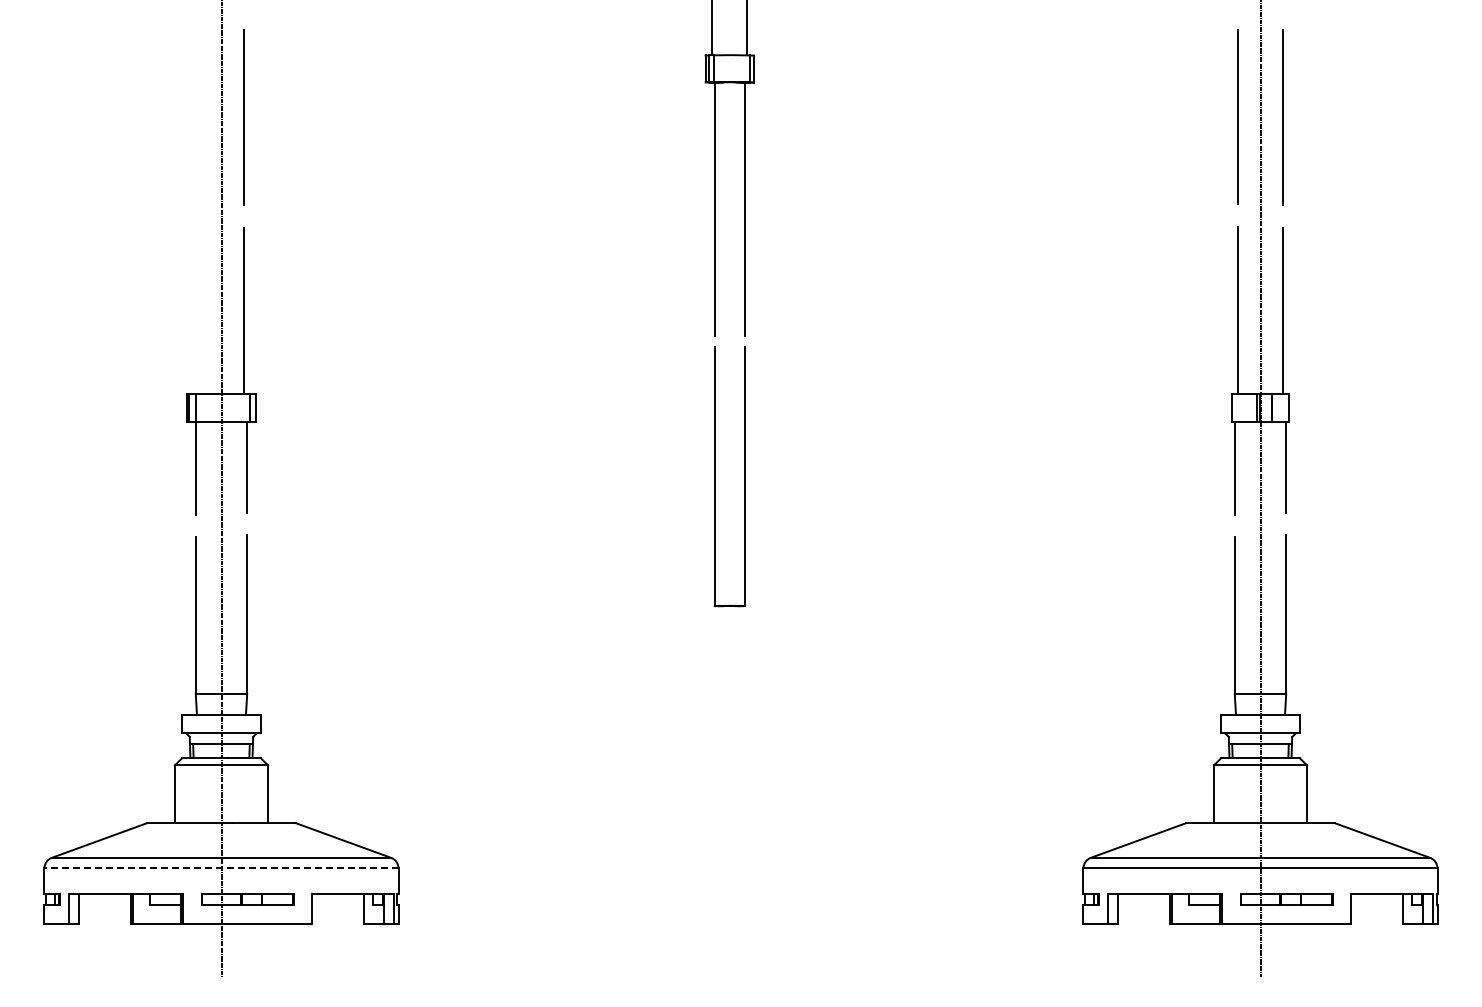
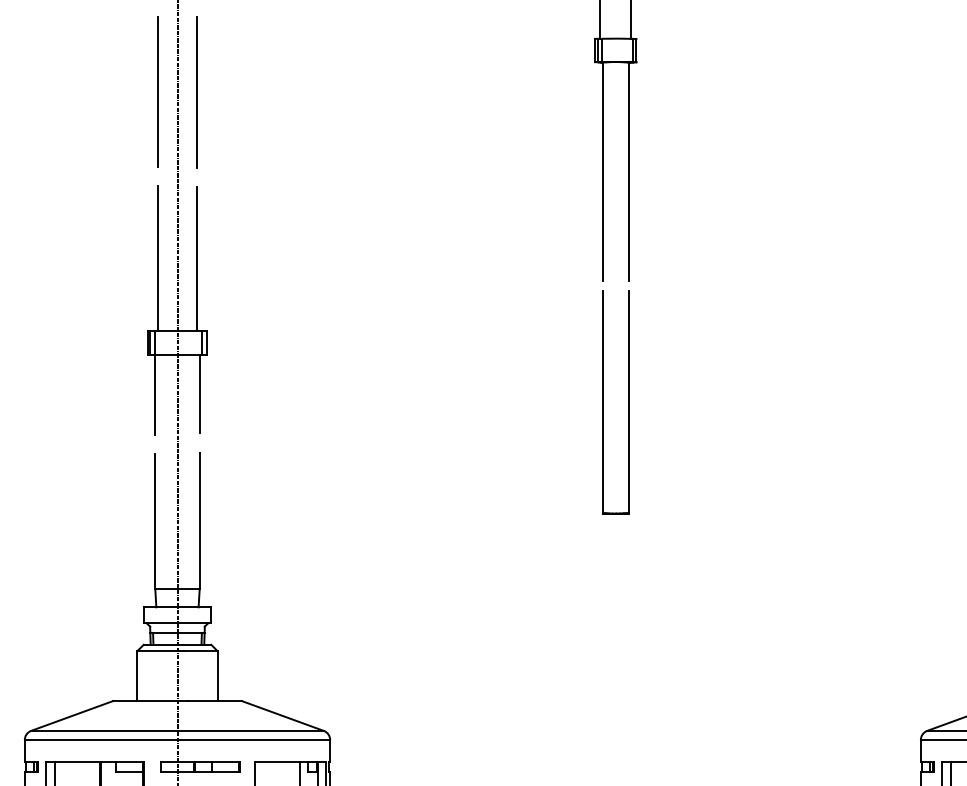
line: (198, 117) -> (157, 92), added
line: (198, 310) -> (157, 258), added
line: (221, 868) -> (177, 740), dashed -> solid

